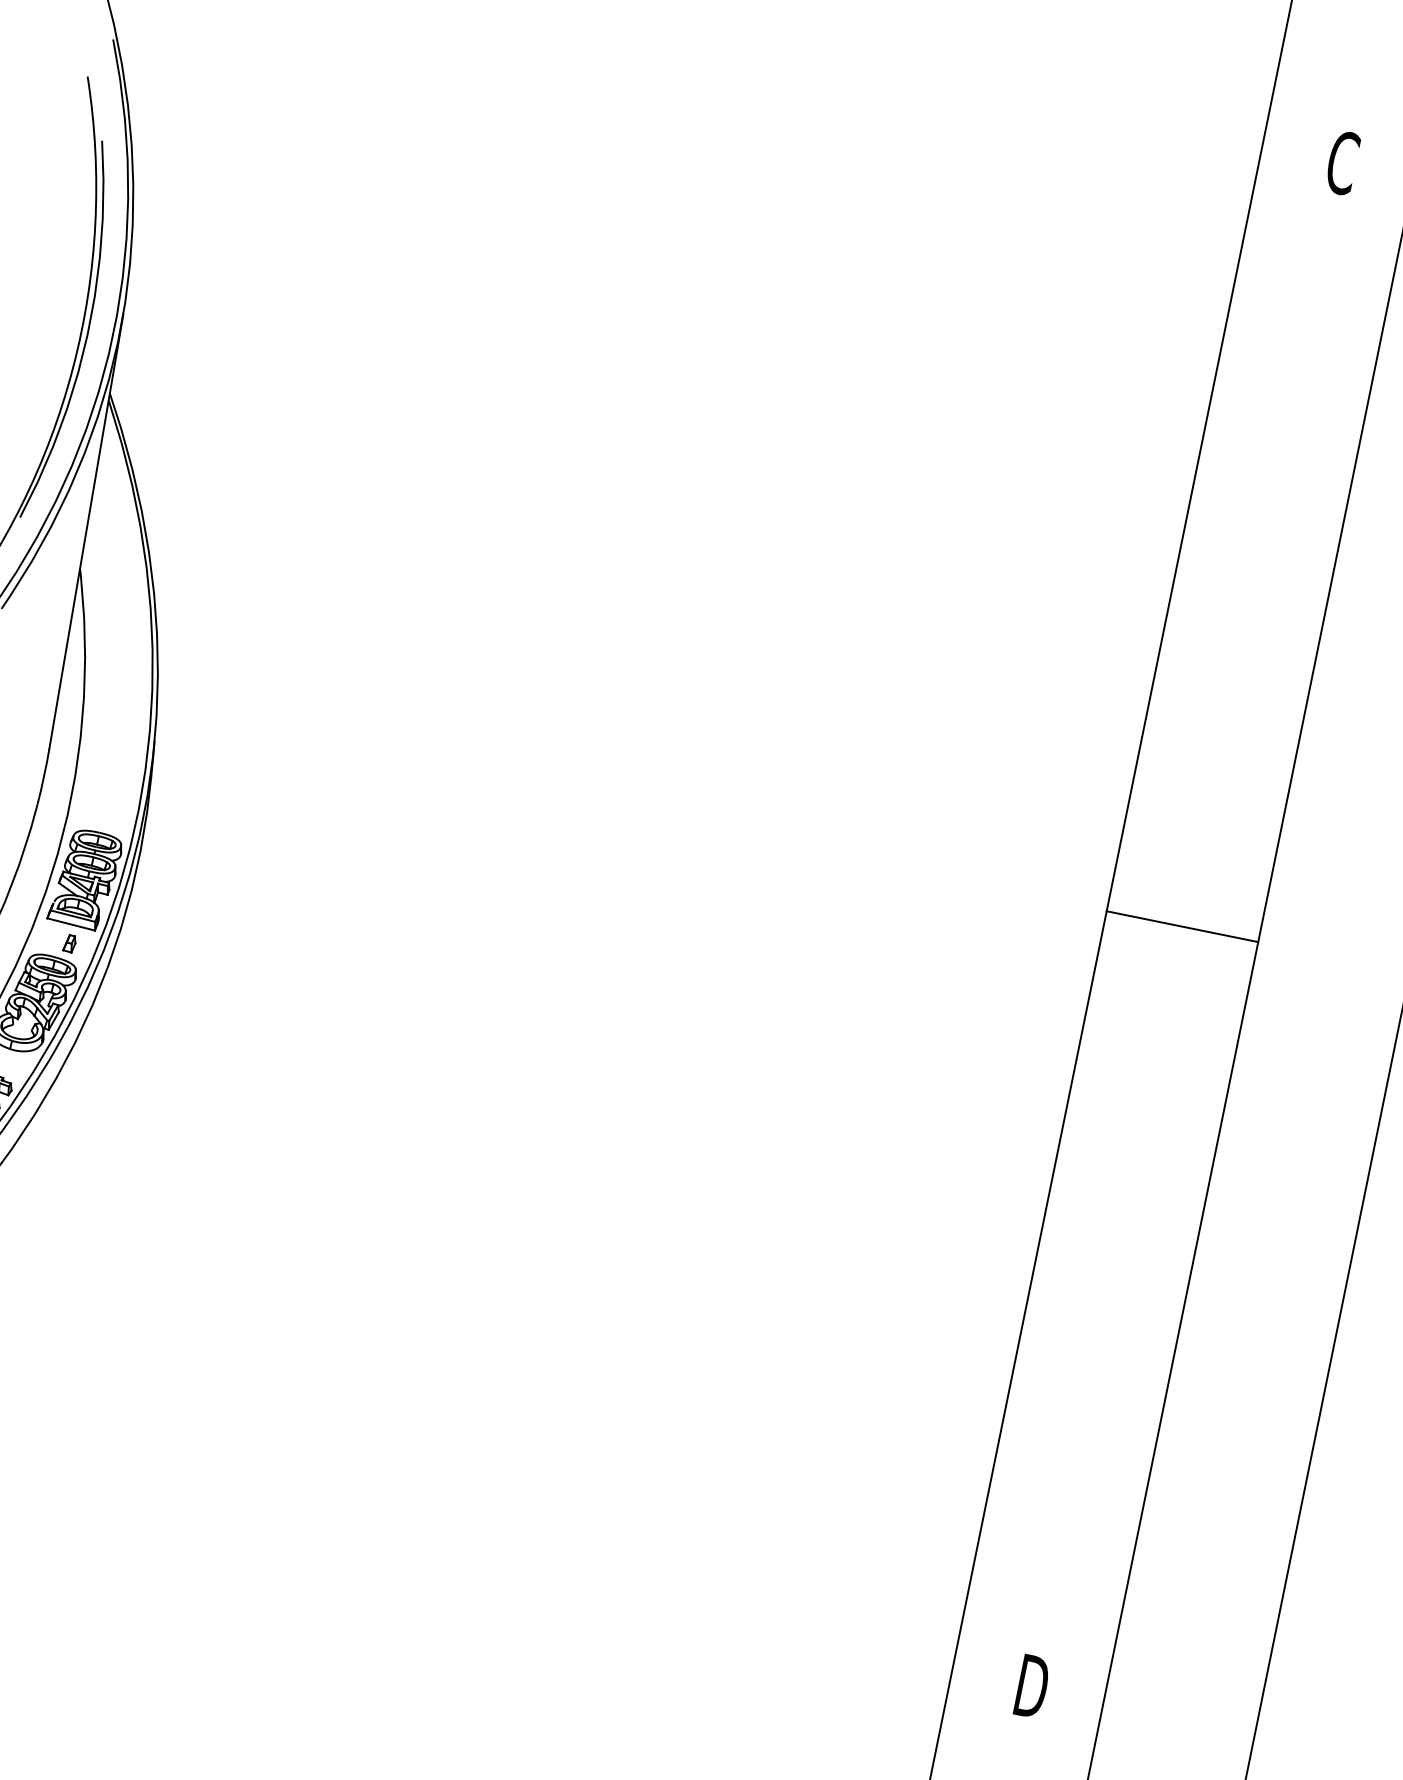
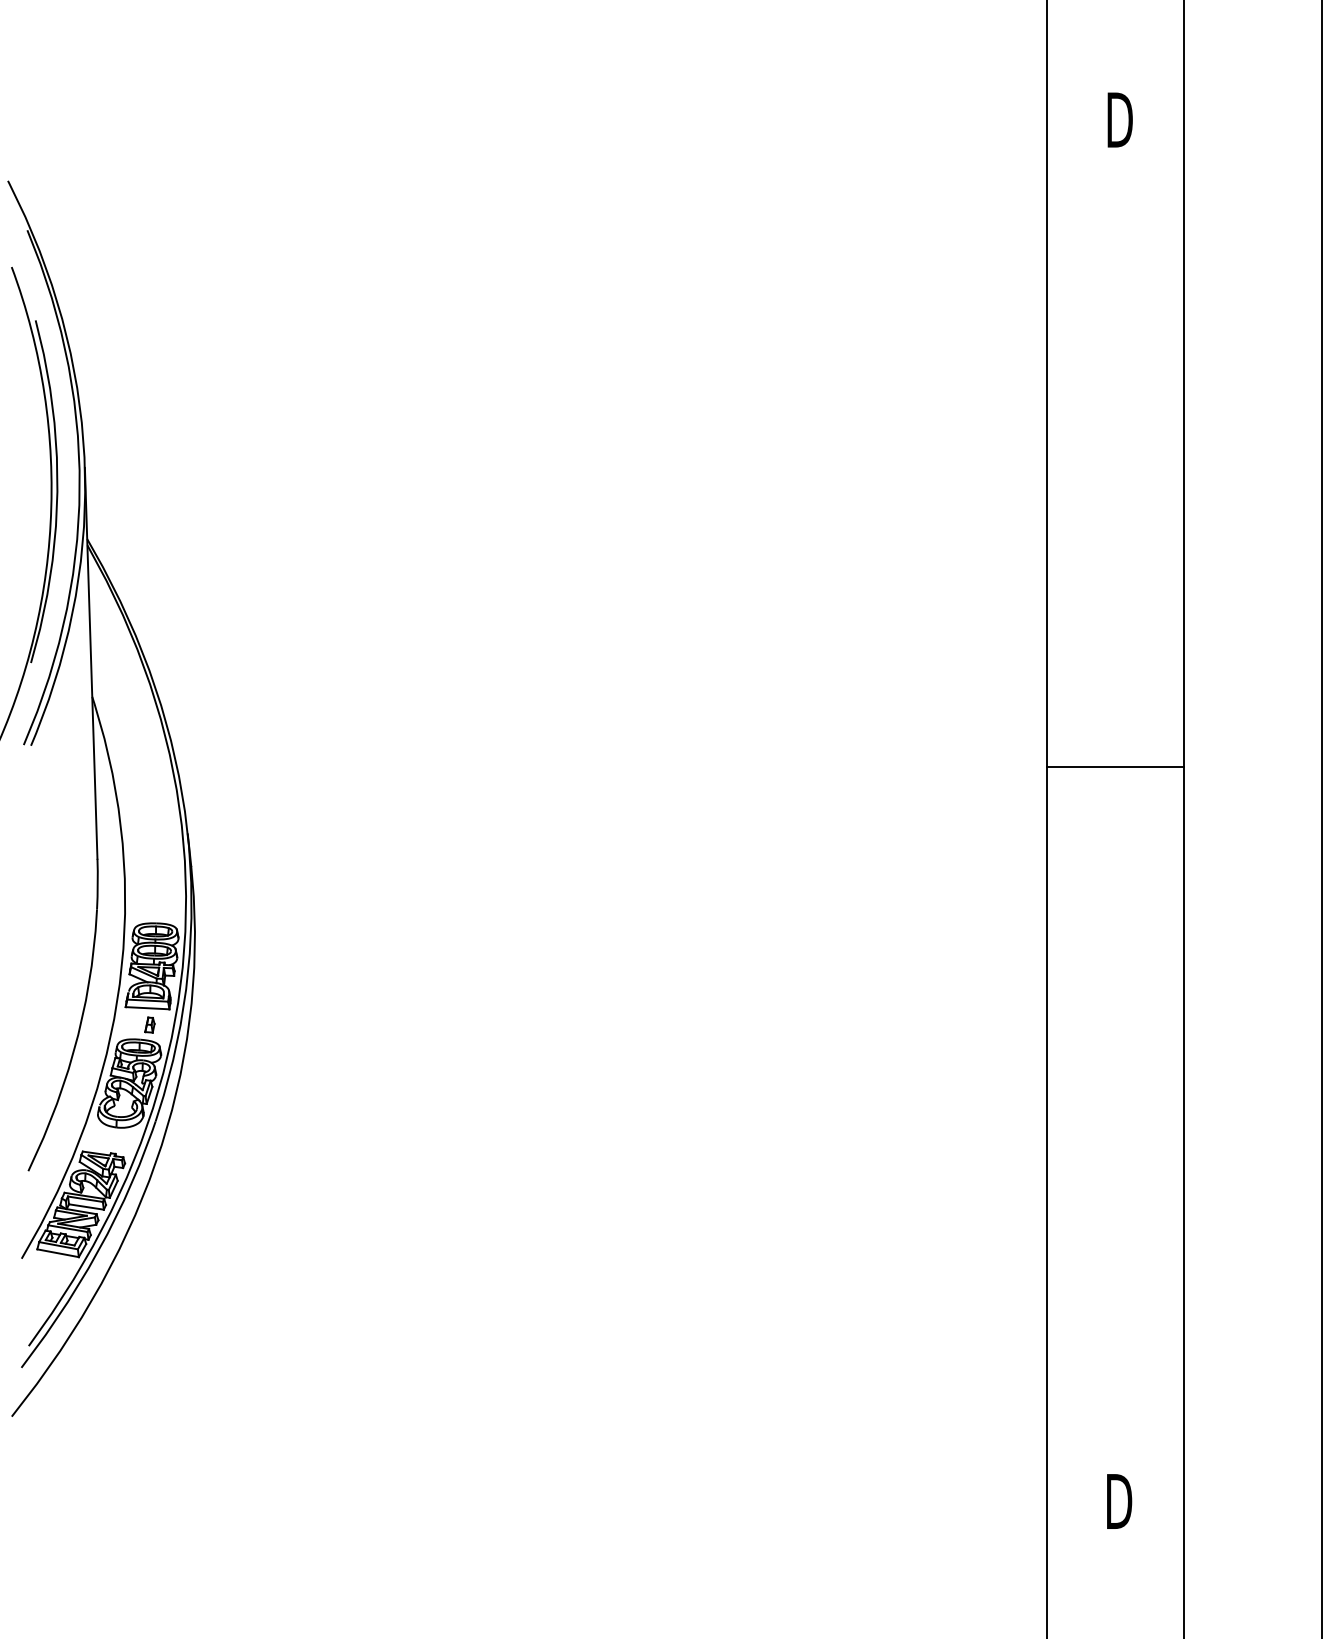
text: (1342, 162) -> (1119, 119), C -> D
line: (1182, 926) -> (1115, 767), moved

